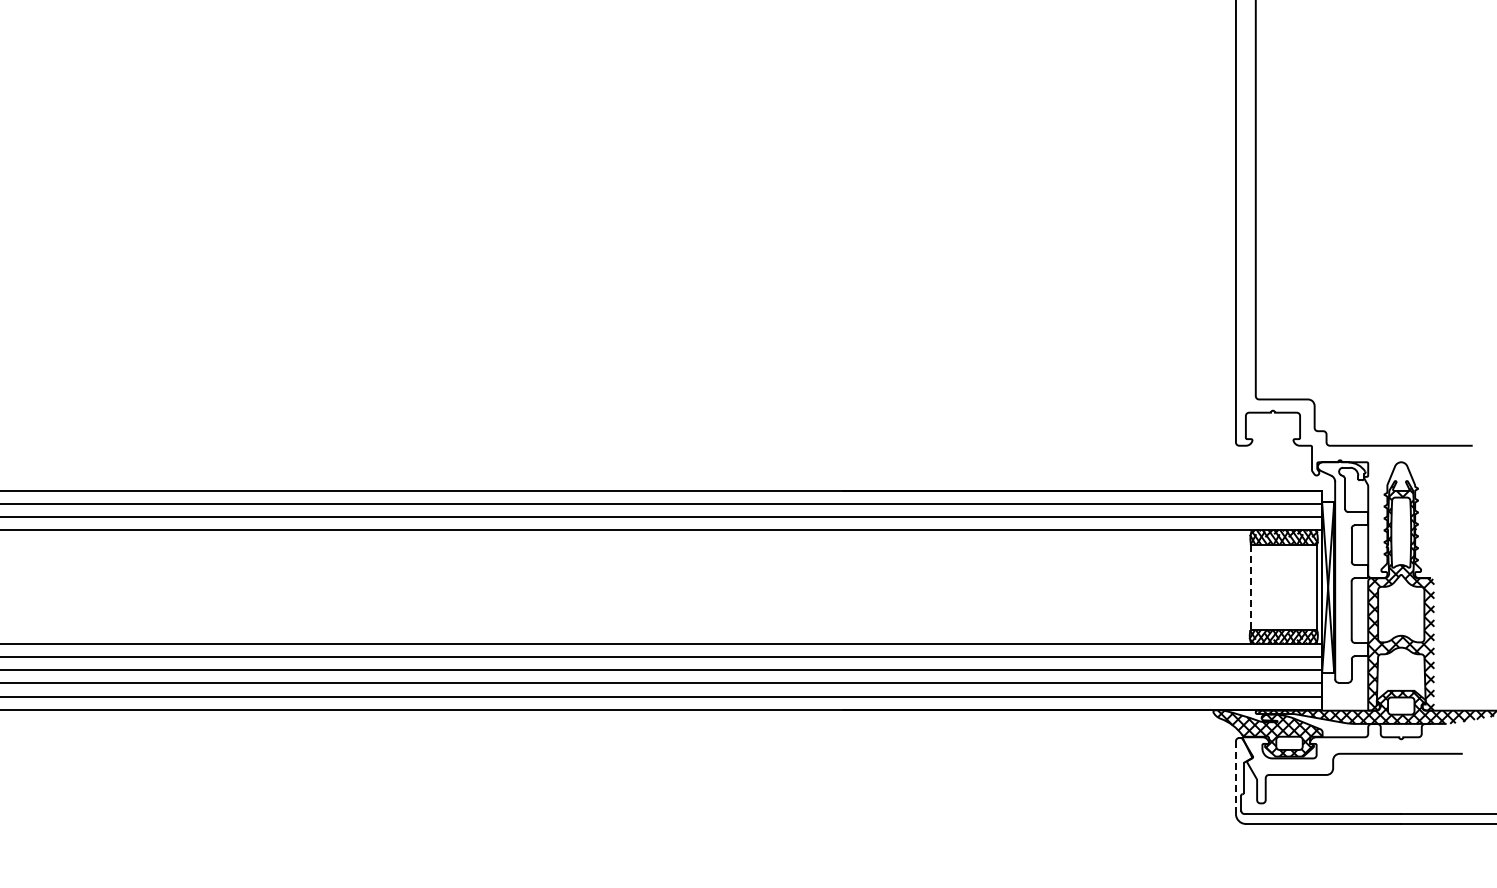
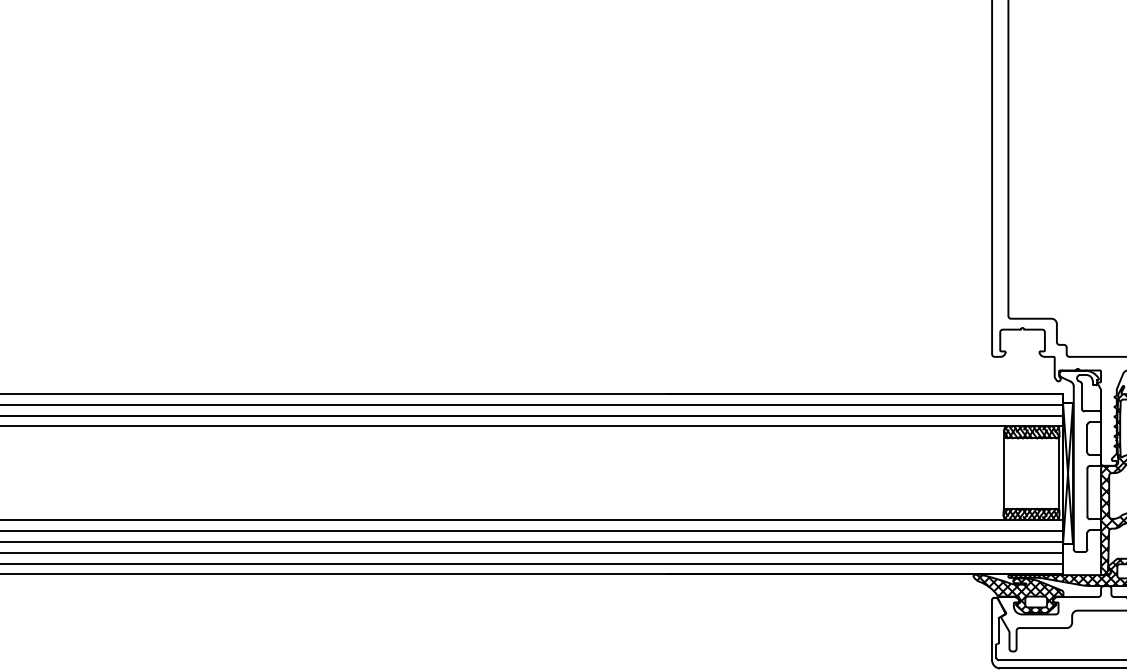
line: (1250, 587) -> (1004, 473), dashed -> solid
line: (1235, 777) -> (991, 630), dashed -> solid

